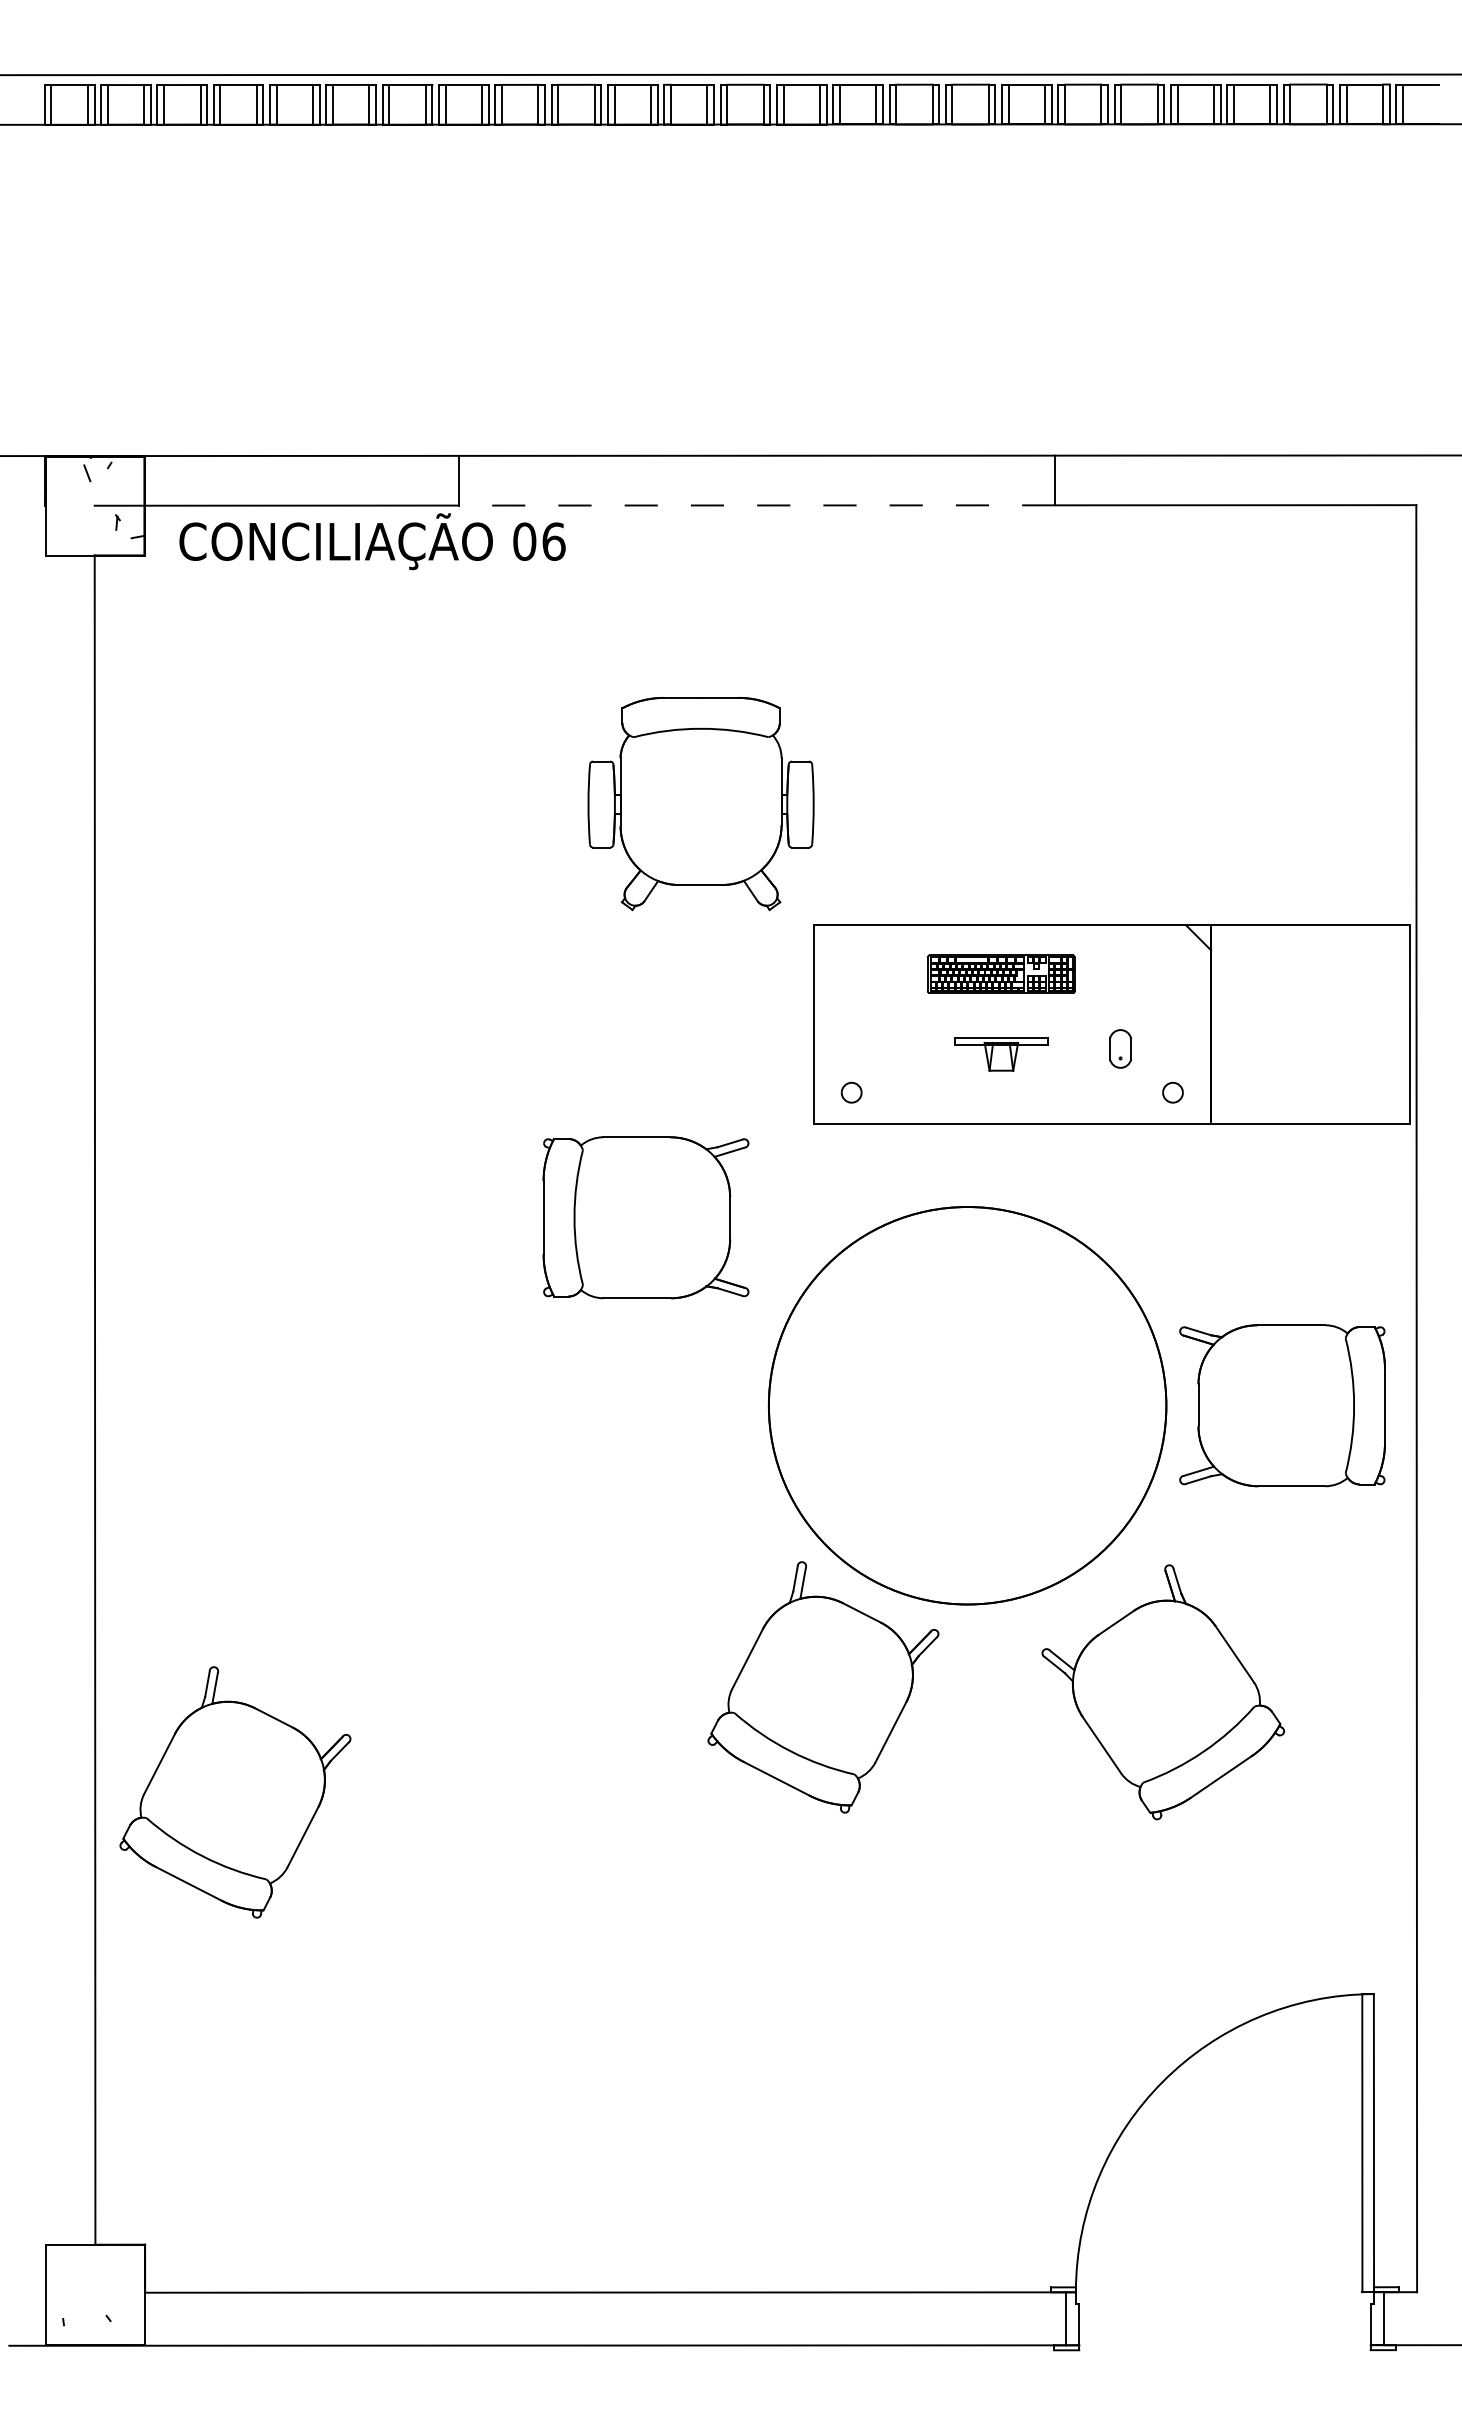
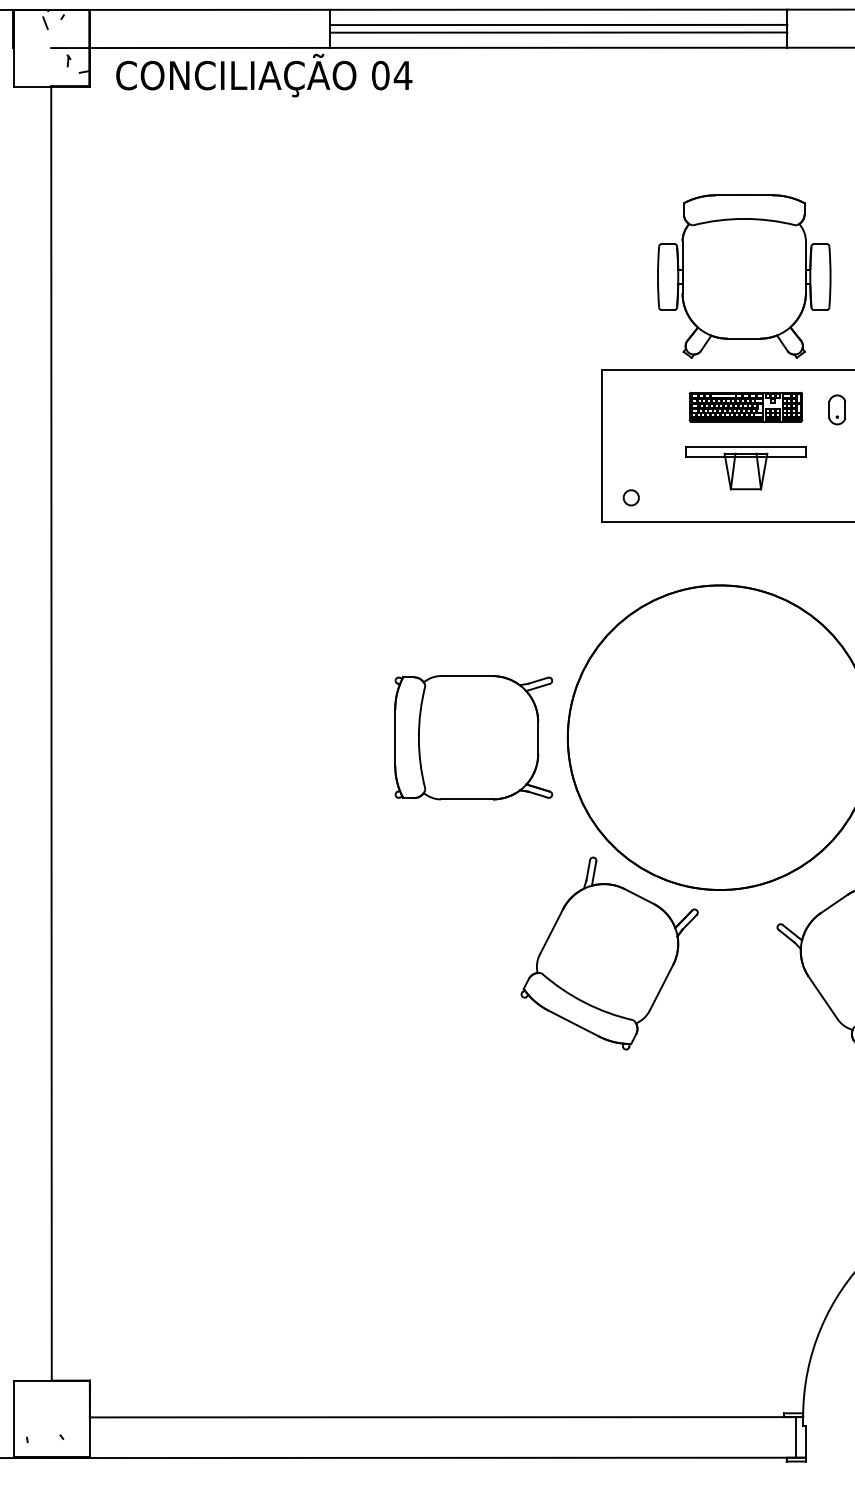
line: (757, 475) -> (559, 24), added
line: (757, 485) -> (559, 32), added
line: (756, 505) -> (558, 47), dashed -> solid
text: (553, 541) -> (402, 75), 06 -> 04
part: (700, 804) -> (743, 276), moved
part: (1120, 1048) -> (837, 409), moved
part: (1001, 1054) -> (746, 468), size x1.67
part: (645, 1217) -> (473, 737), moved
part: (235, 1792) -> (159, 1034), removed

